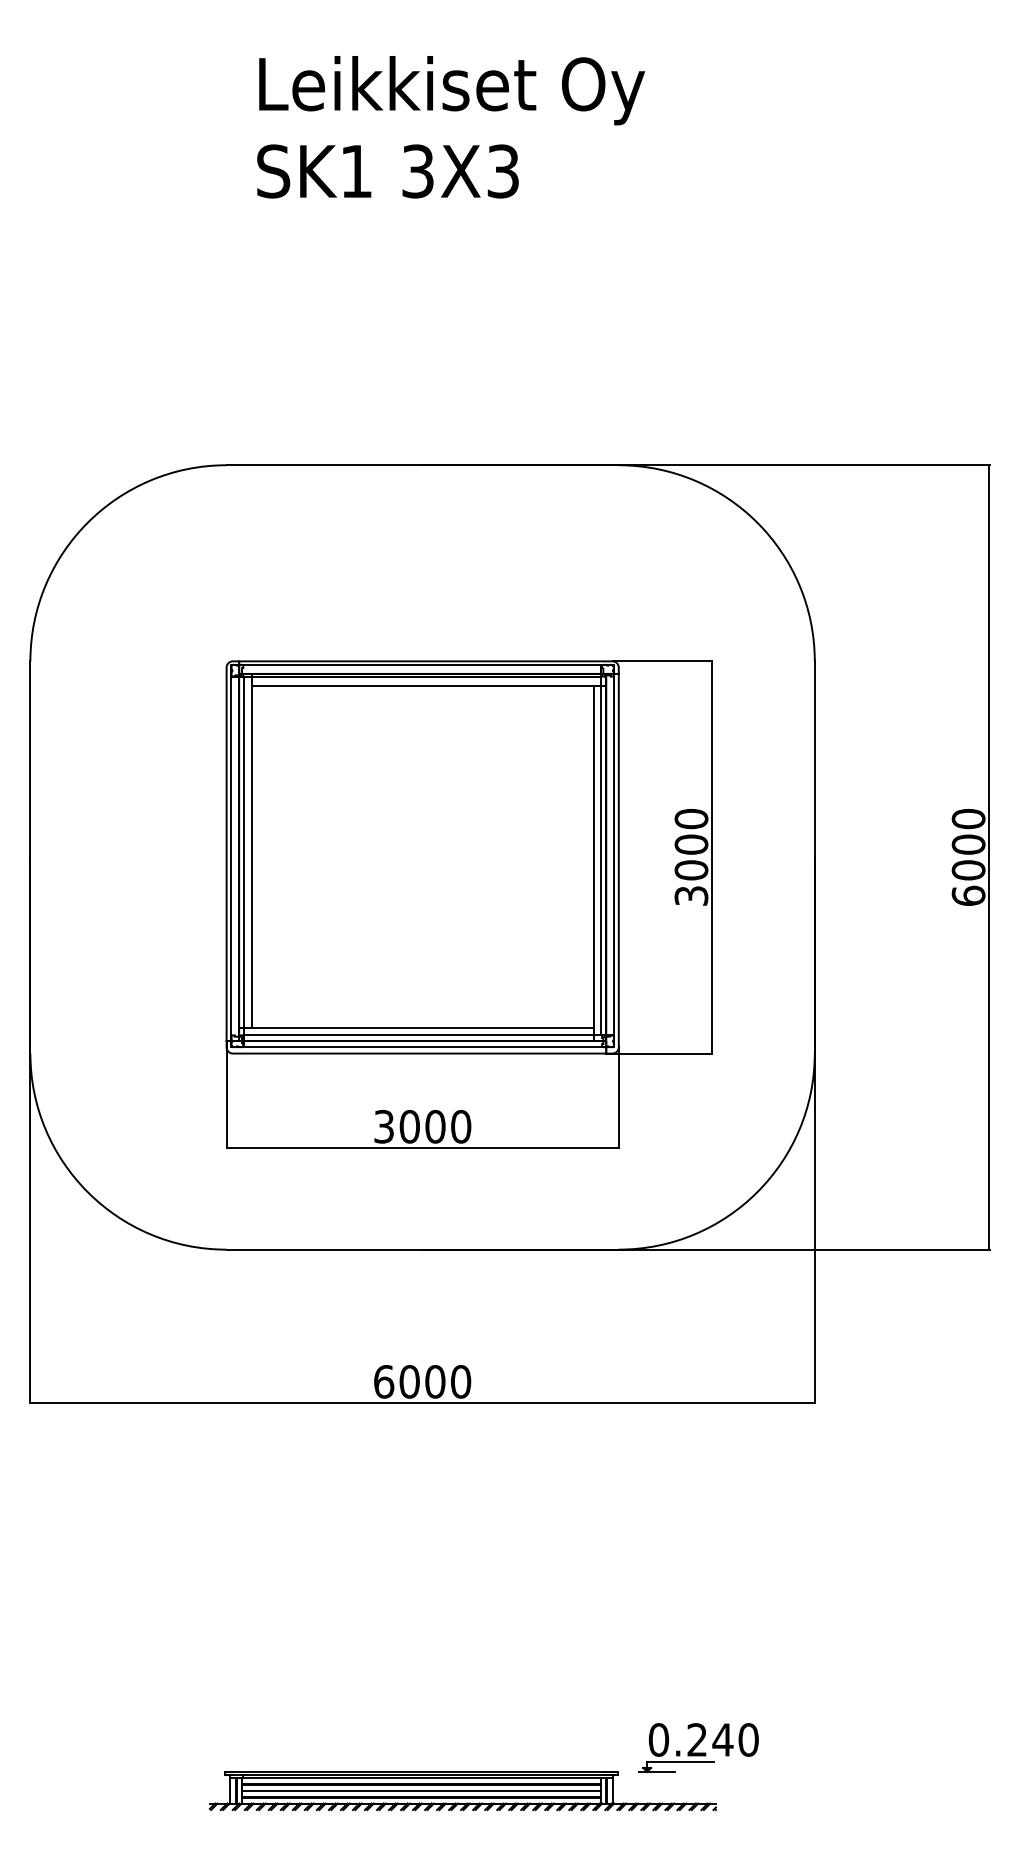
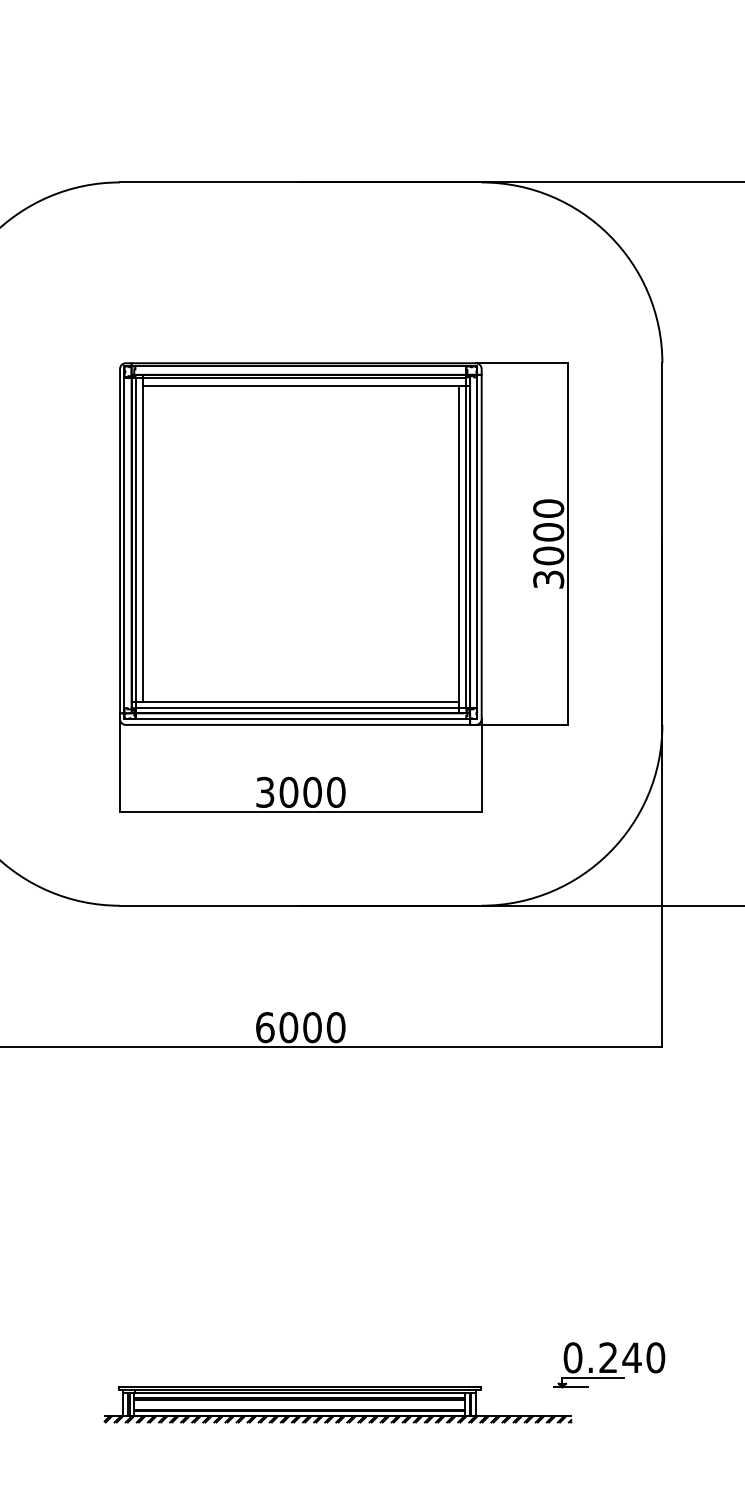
part: (698, 1748) -> (609, 1365), moved
line: (421, 1790) -> (299, 1404), removed

